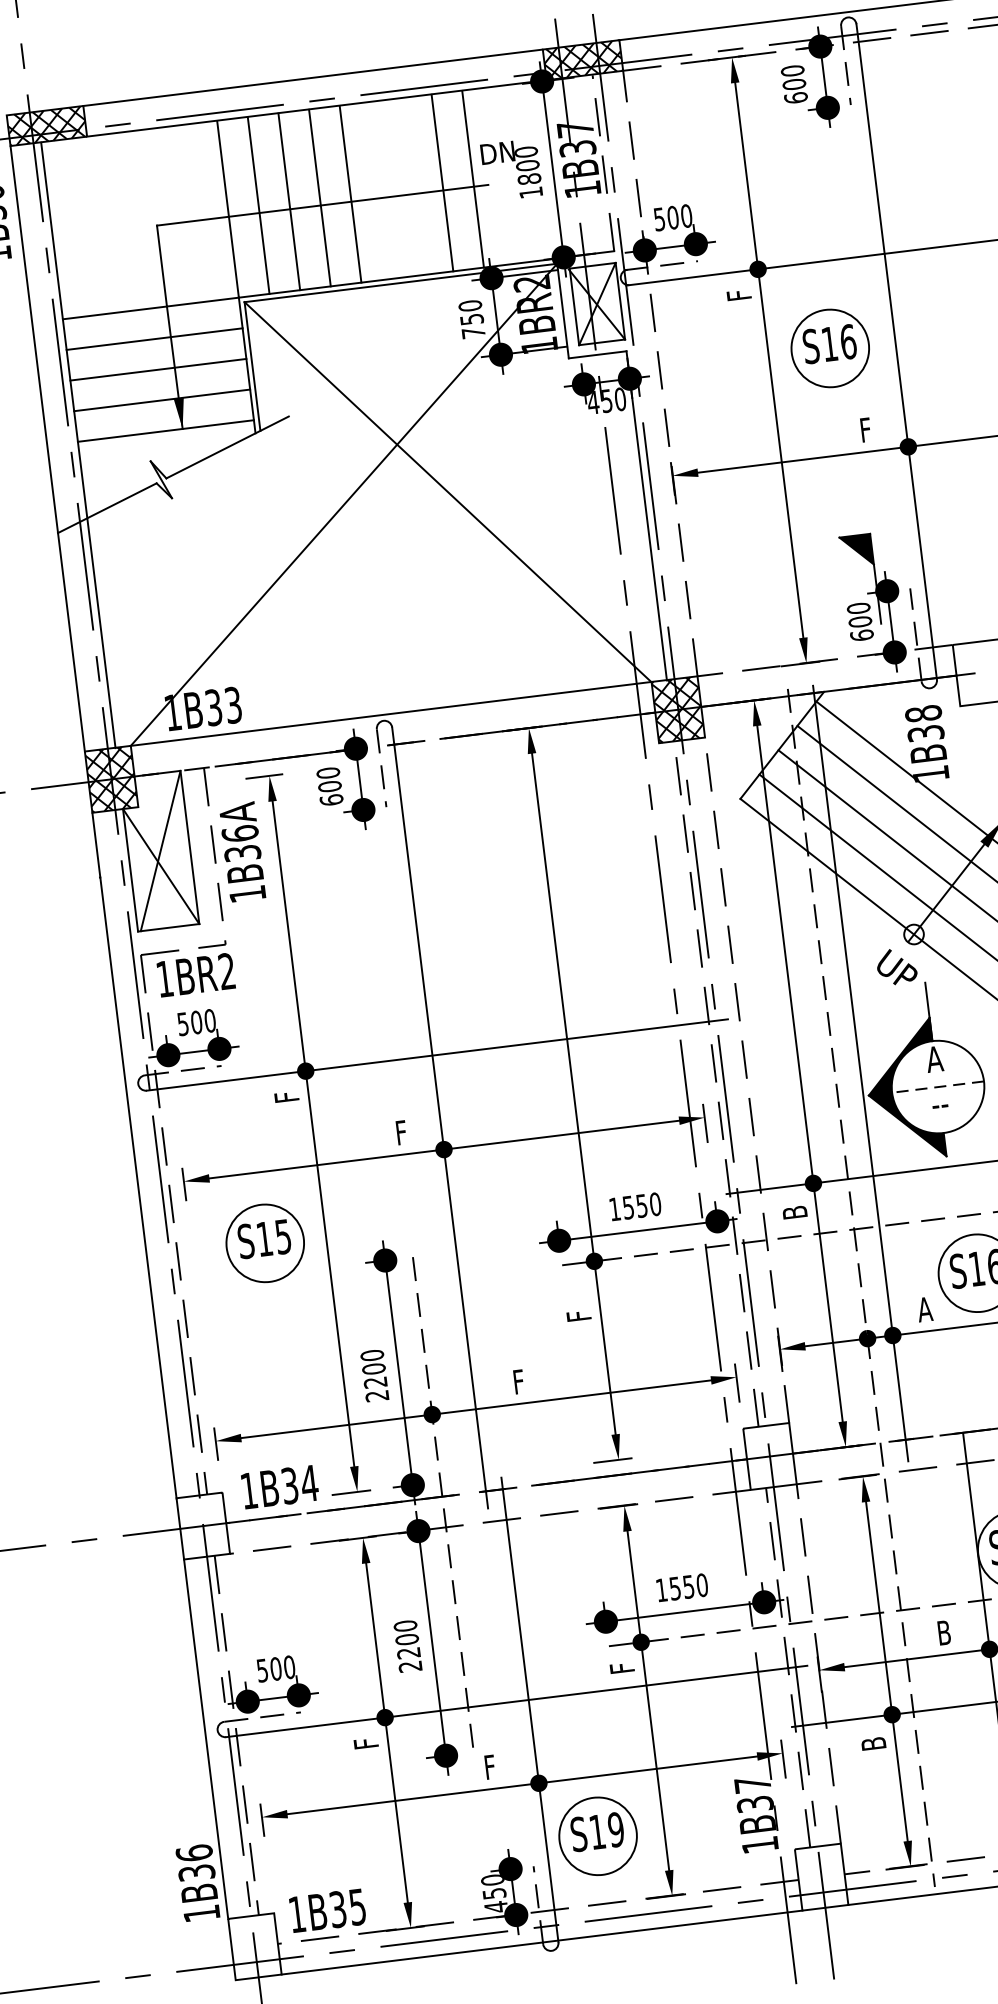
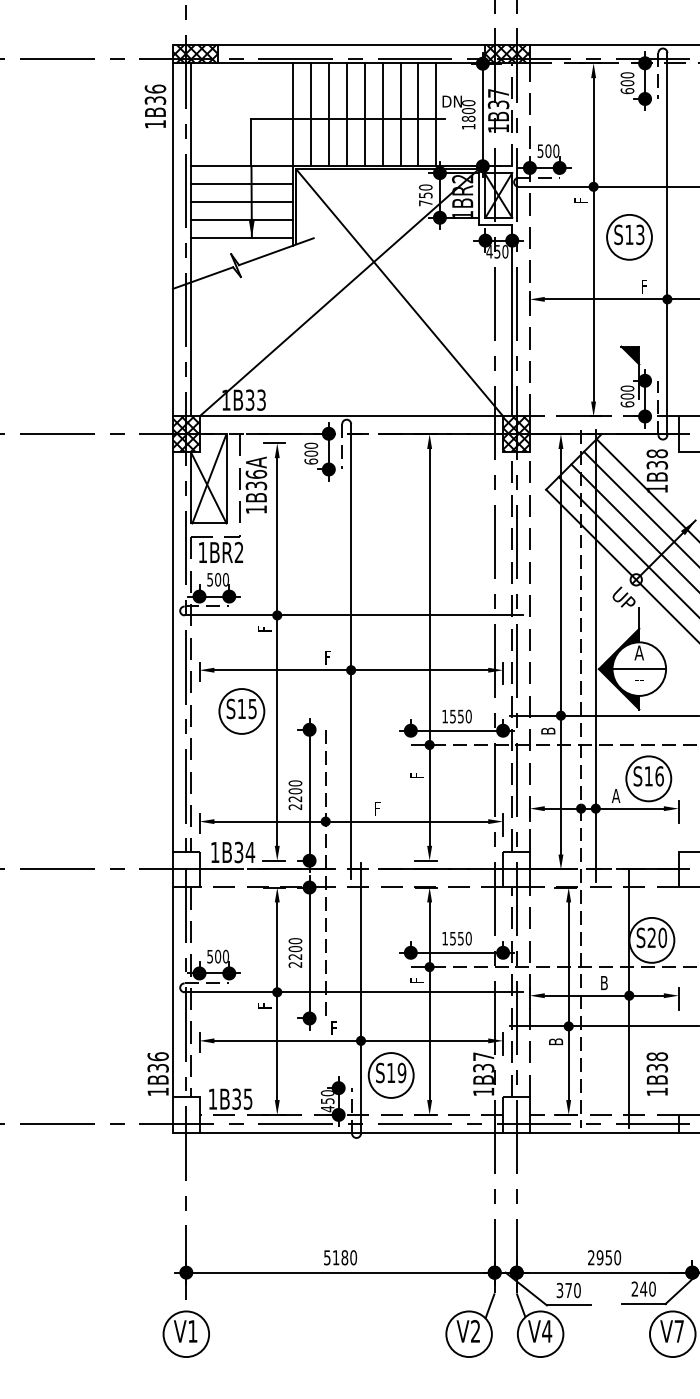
line: (411, 185) -> (400, 114), added
line: (380, 189) -> (382, 114), added
text: (848, 341) -> (640, 234), S16 -> S13
line: (938, 1087) -> (639, 669), dashed -> solid

